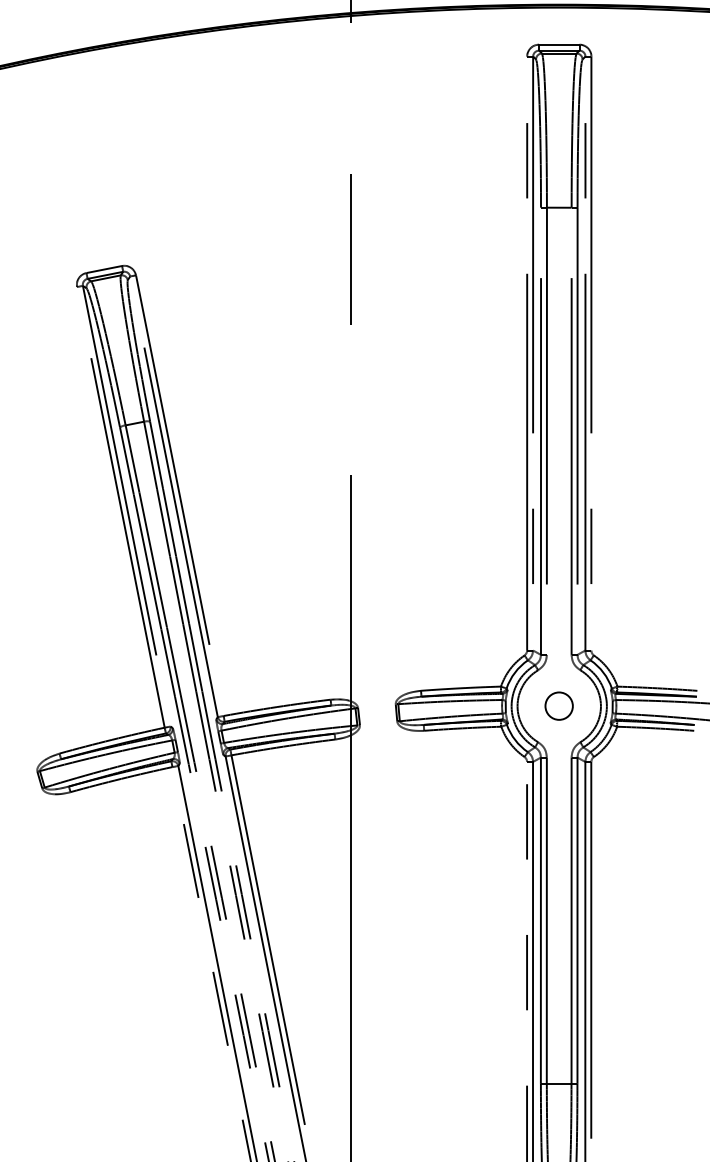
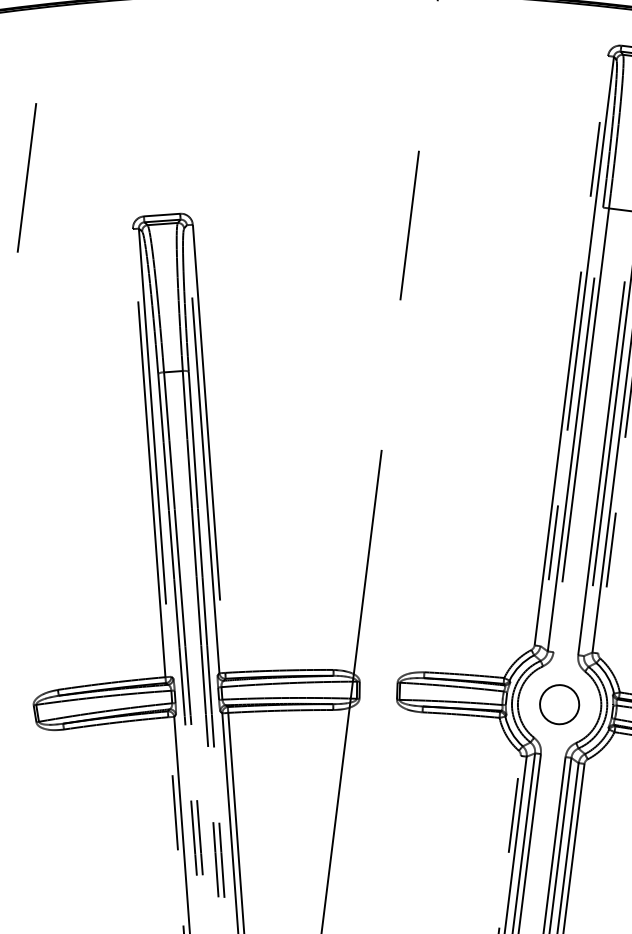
circle: (558, 705) -> (558, 703), size x1.43

